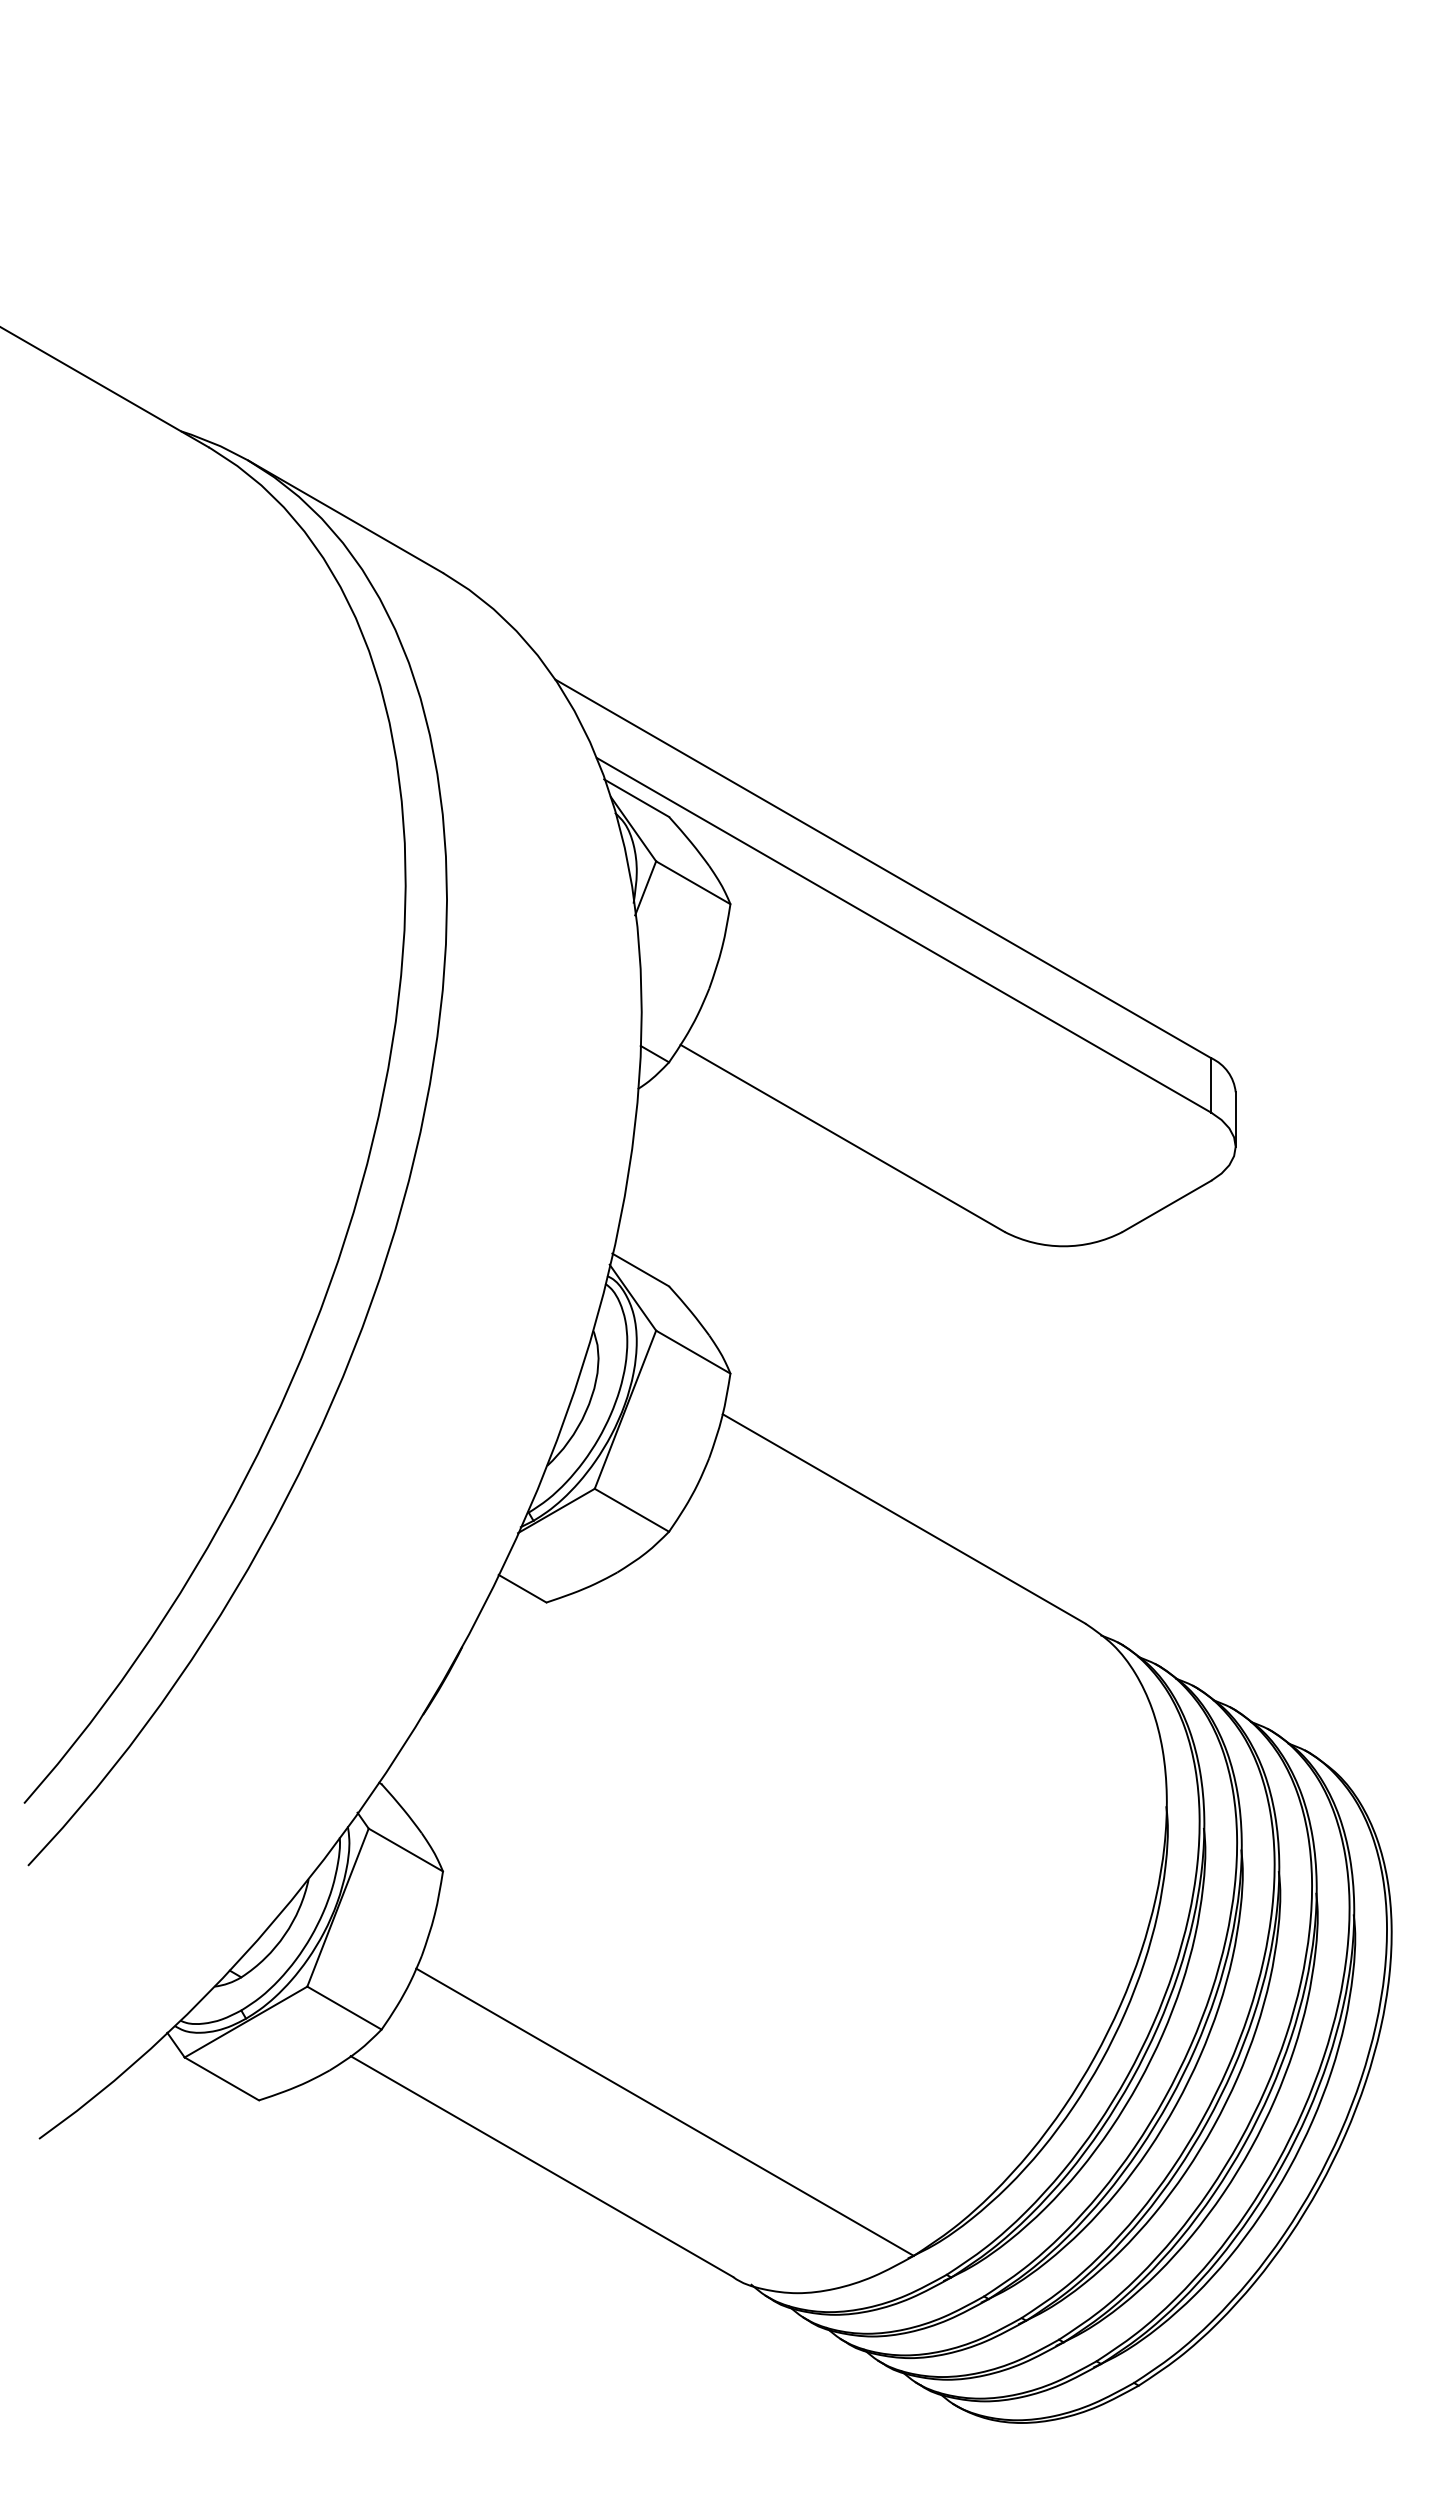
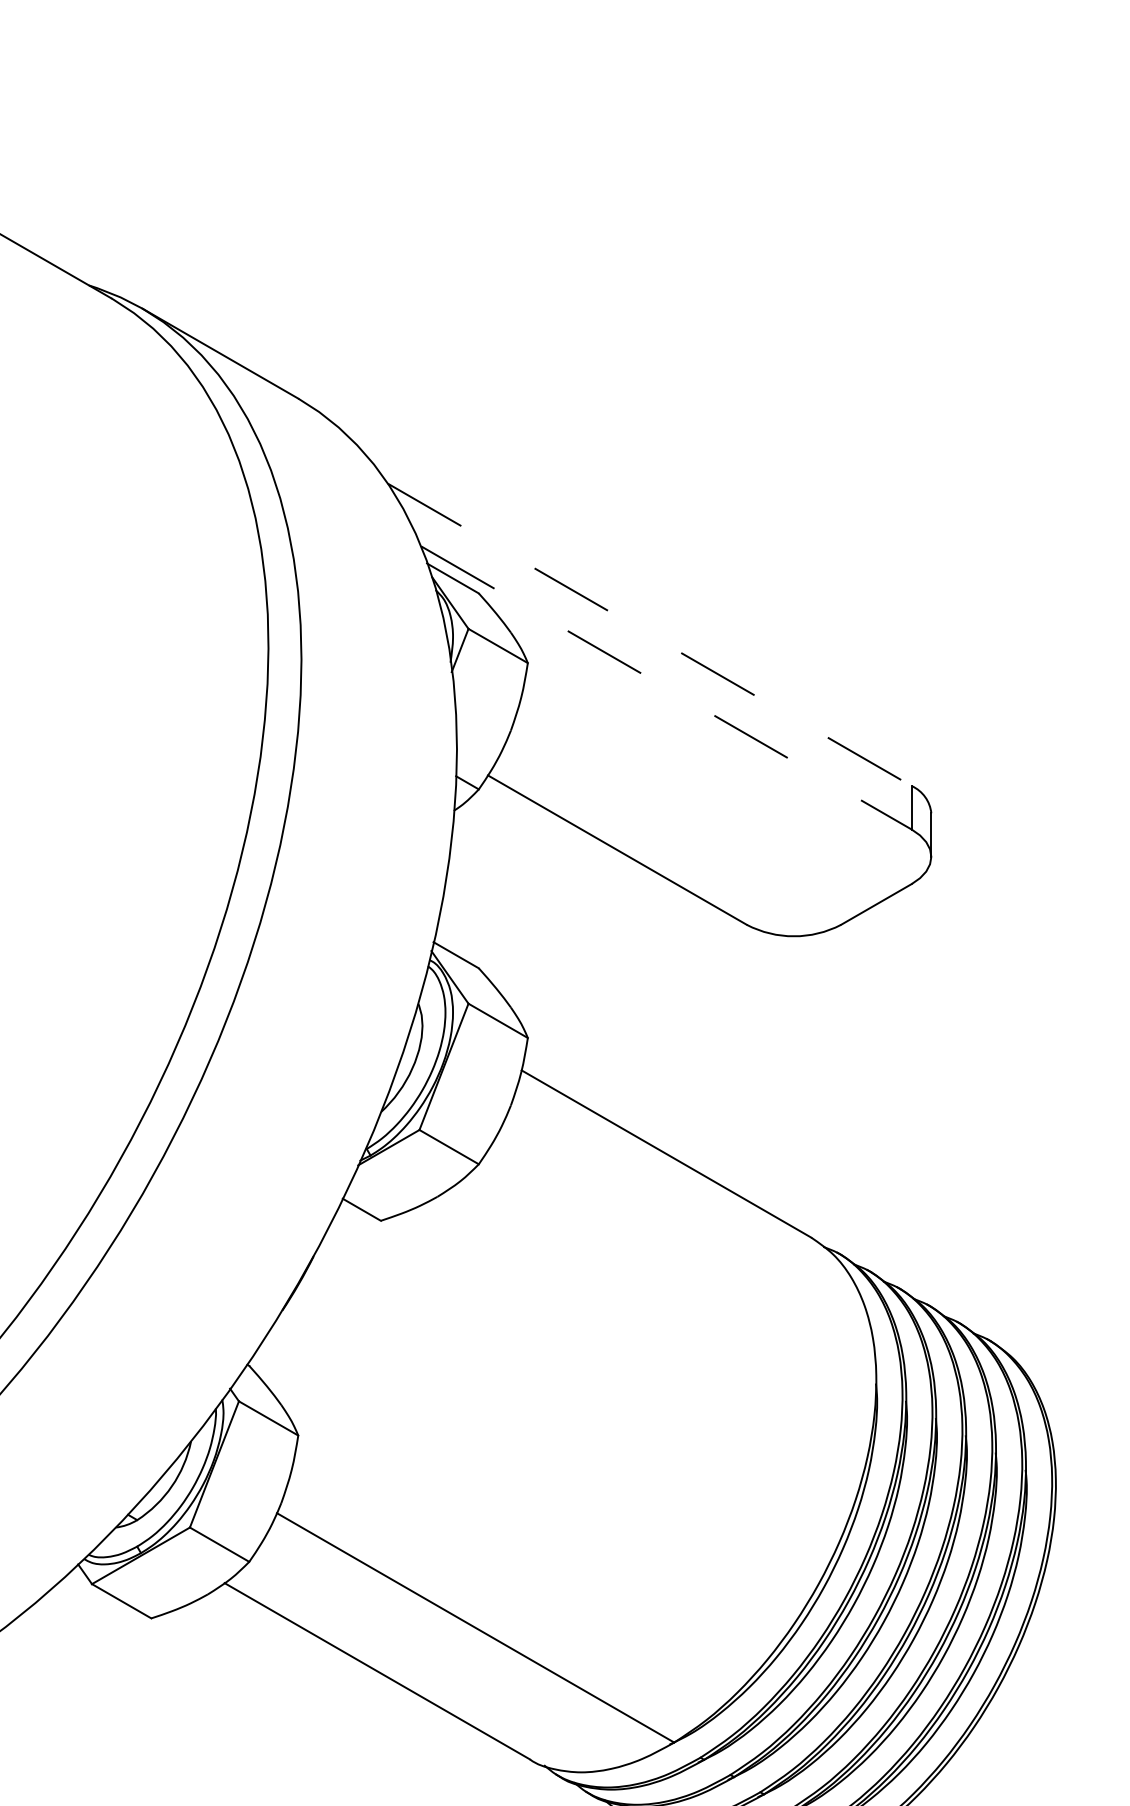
line: (883, 868) -> (650, 634), solid -> dashed
line: (904, 935) -> (666, 688), solid -> dashed

